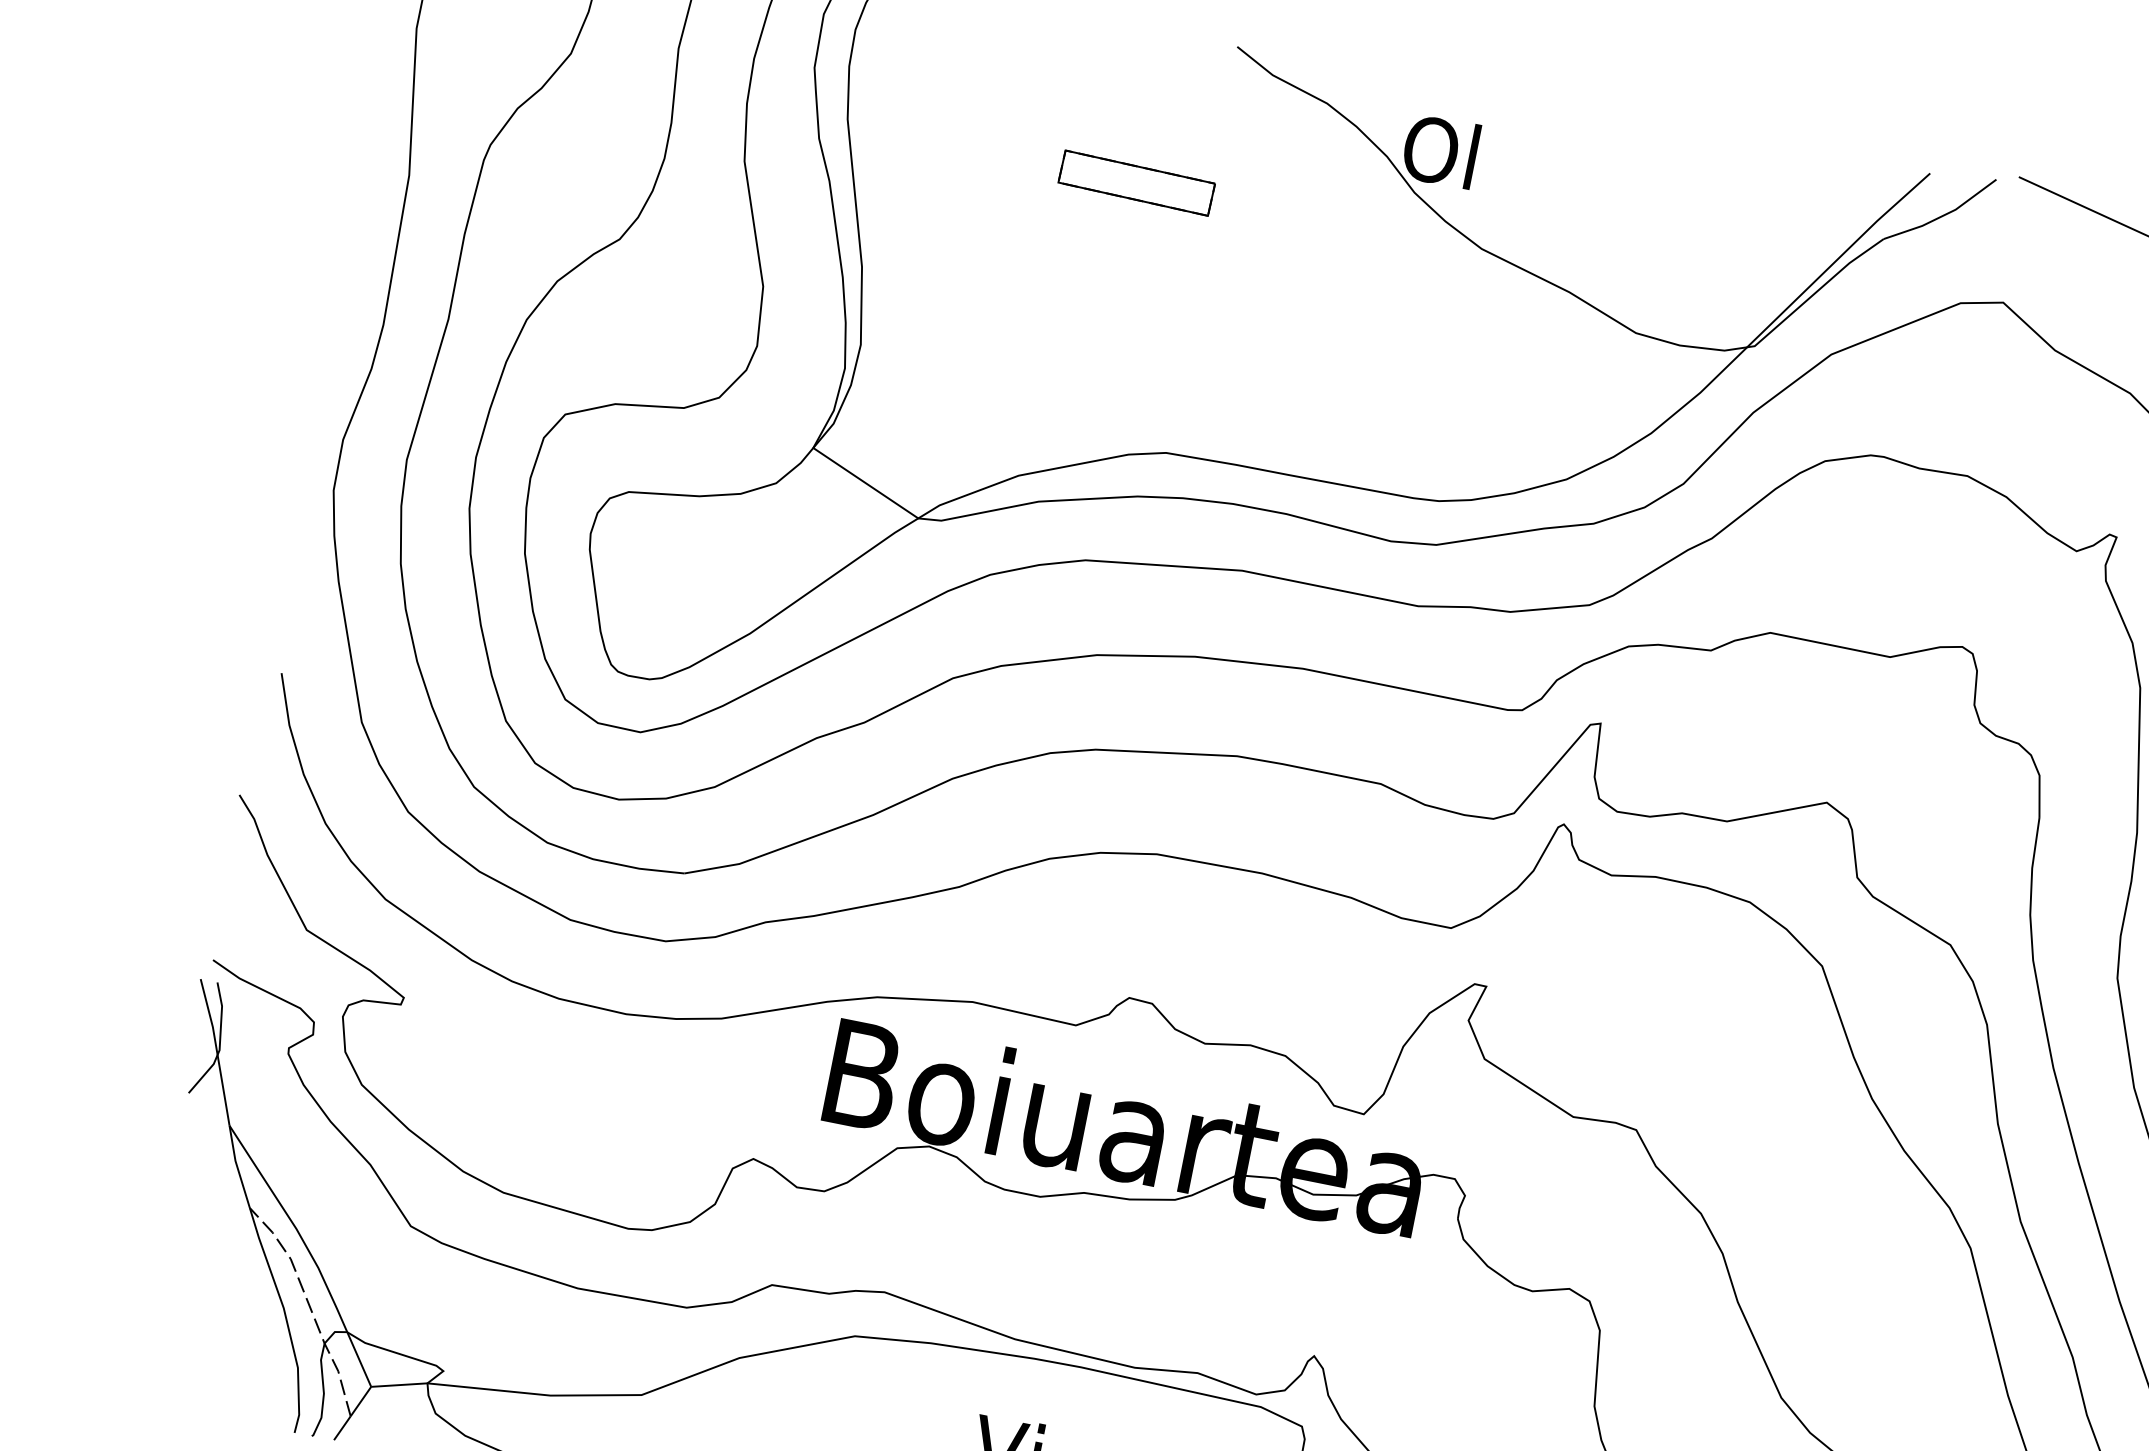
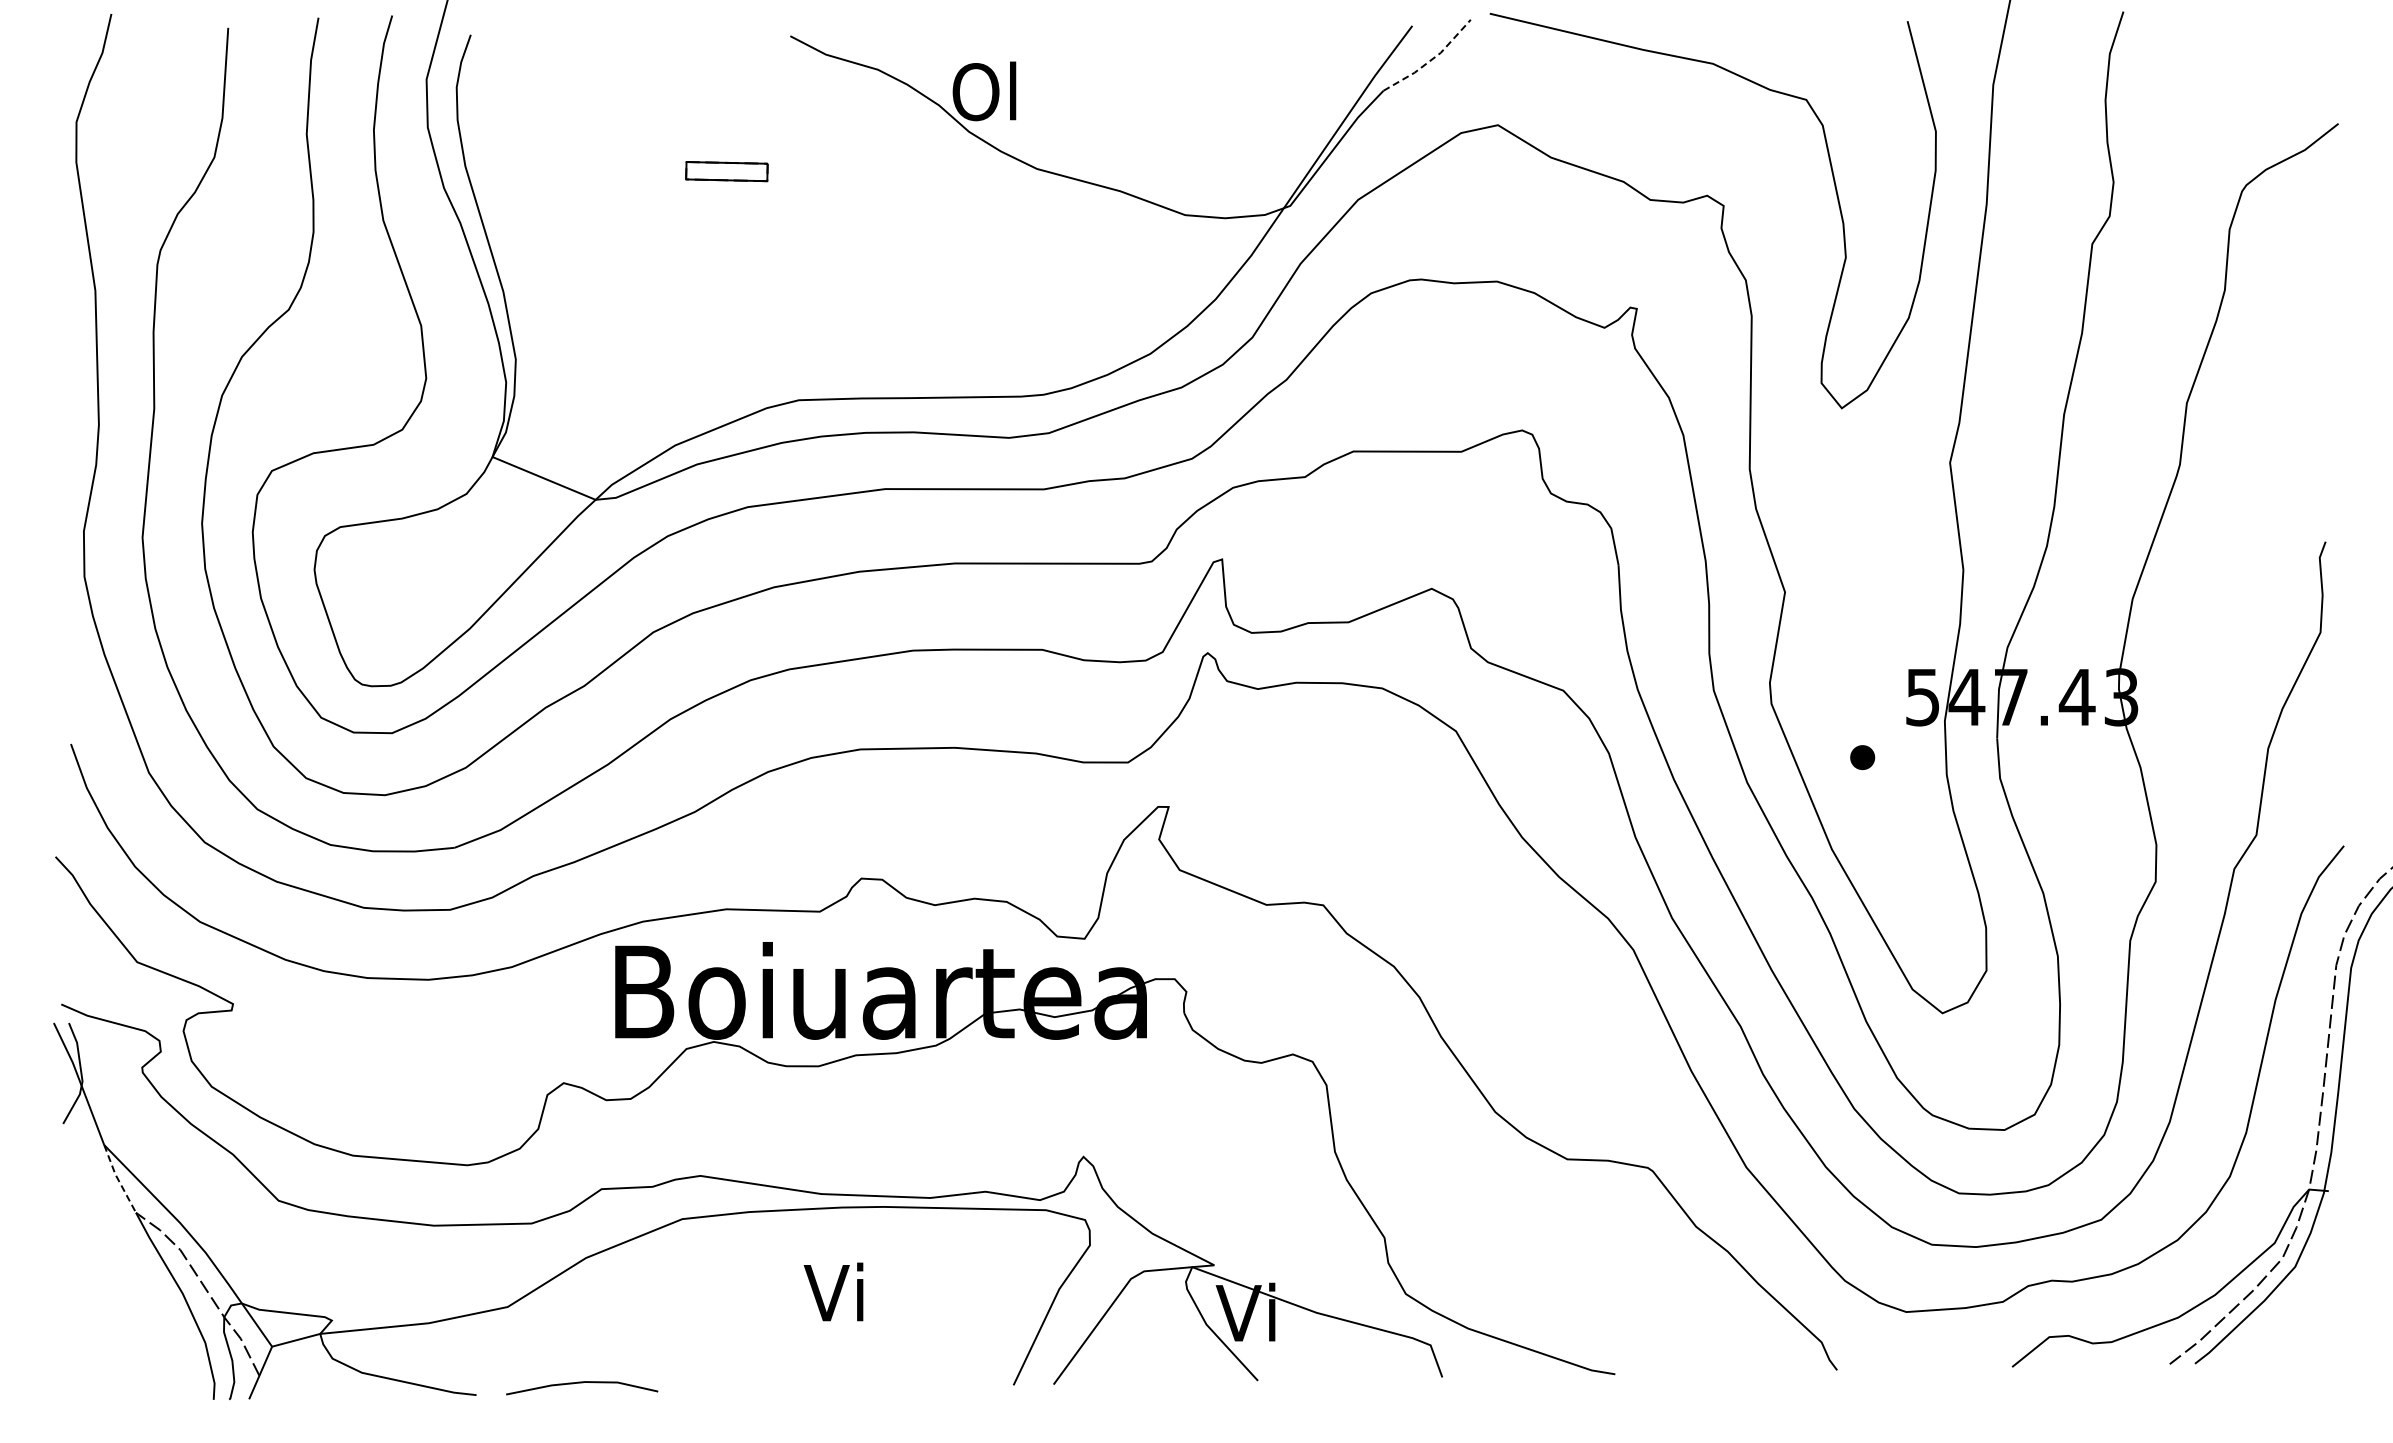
part: (1136, 182) -> (726, 171), size x0.6
line: (1943, 216) -> (1431, 60), solid -> dashed
line: (237, 1167) -> (118, 1179), solid -> dashed

